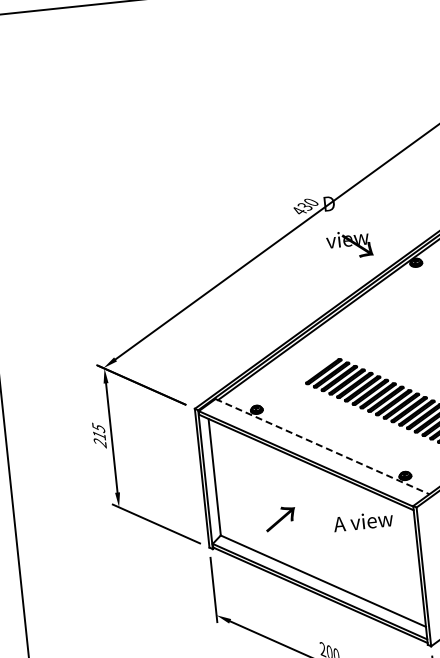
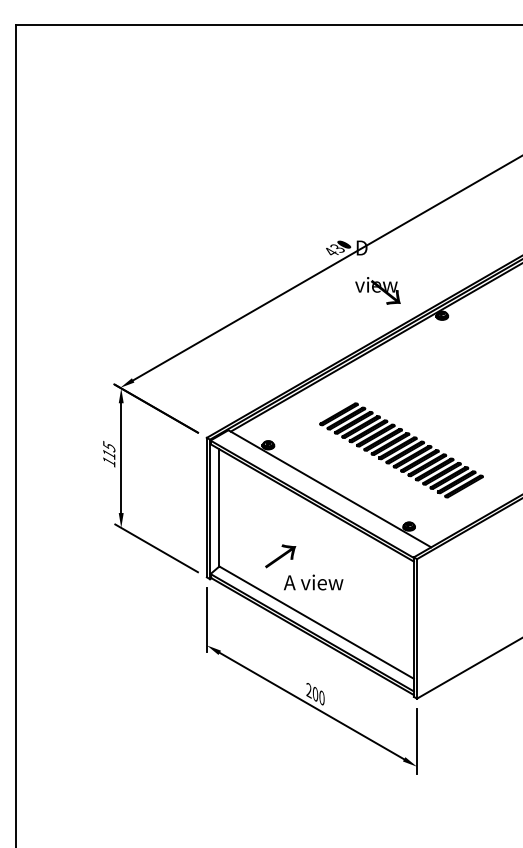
text: (100, 442) -> (109, 461), 215 -> 115
line: (323, 447) -> (330, 489), dashed -> solid
text: (363, 521) -> (313, 582), moved

